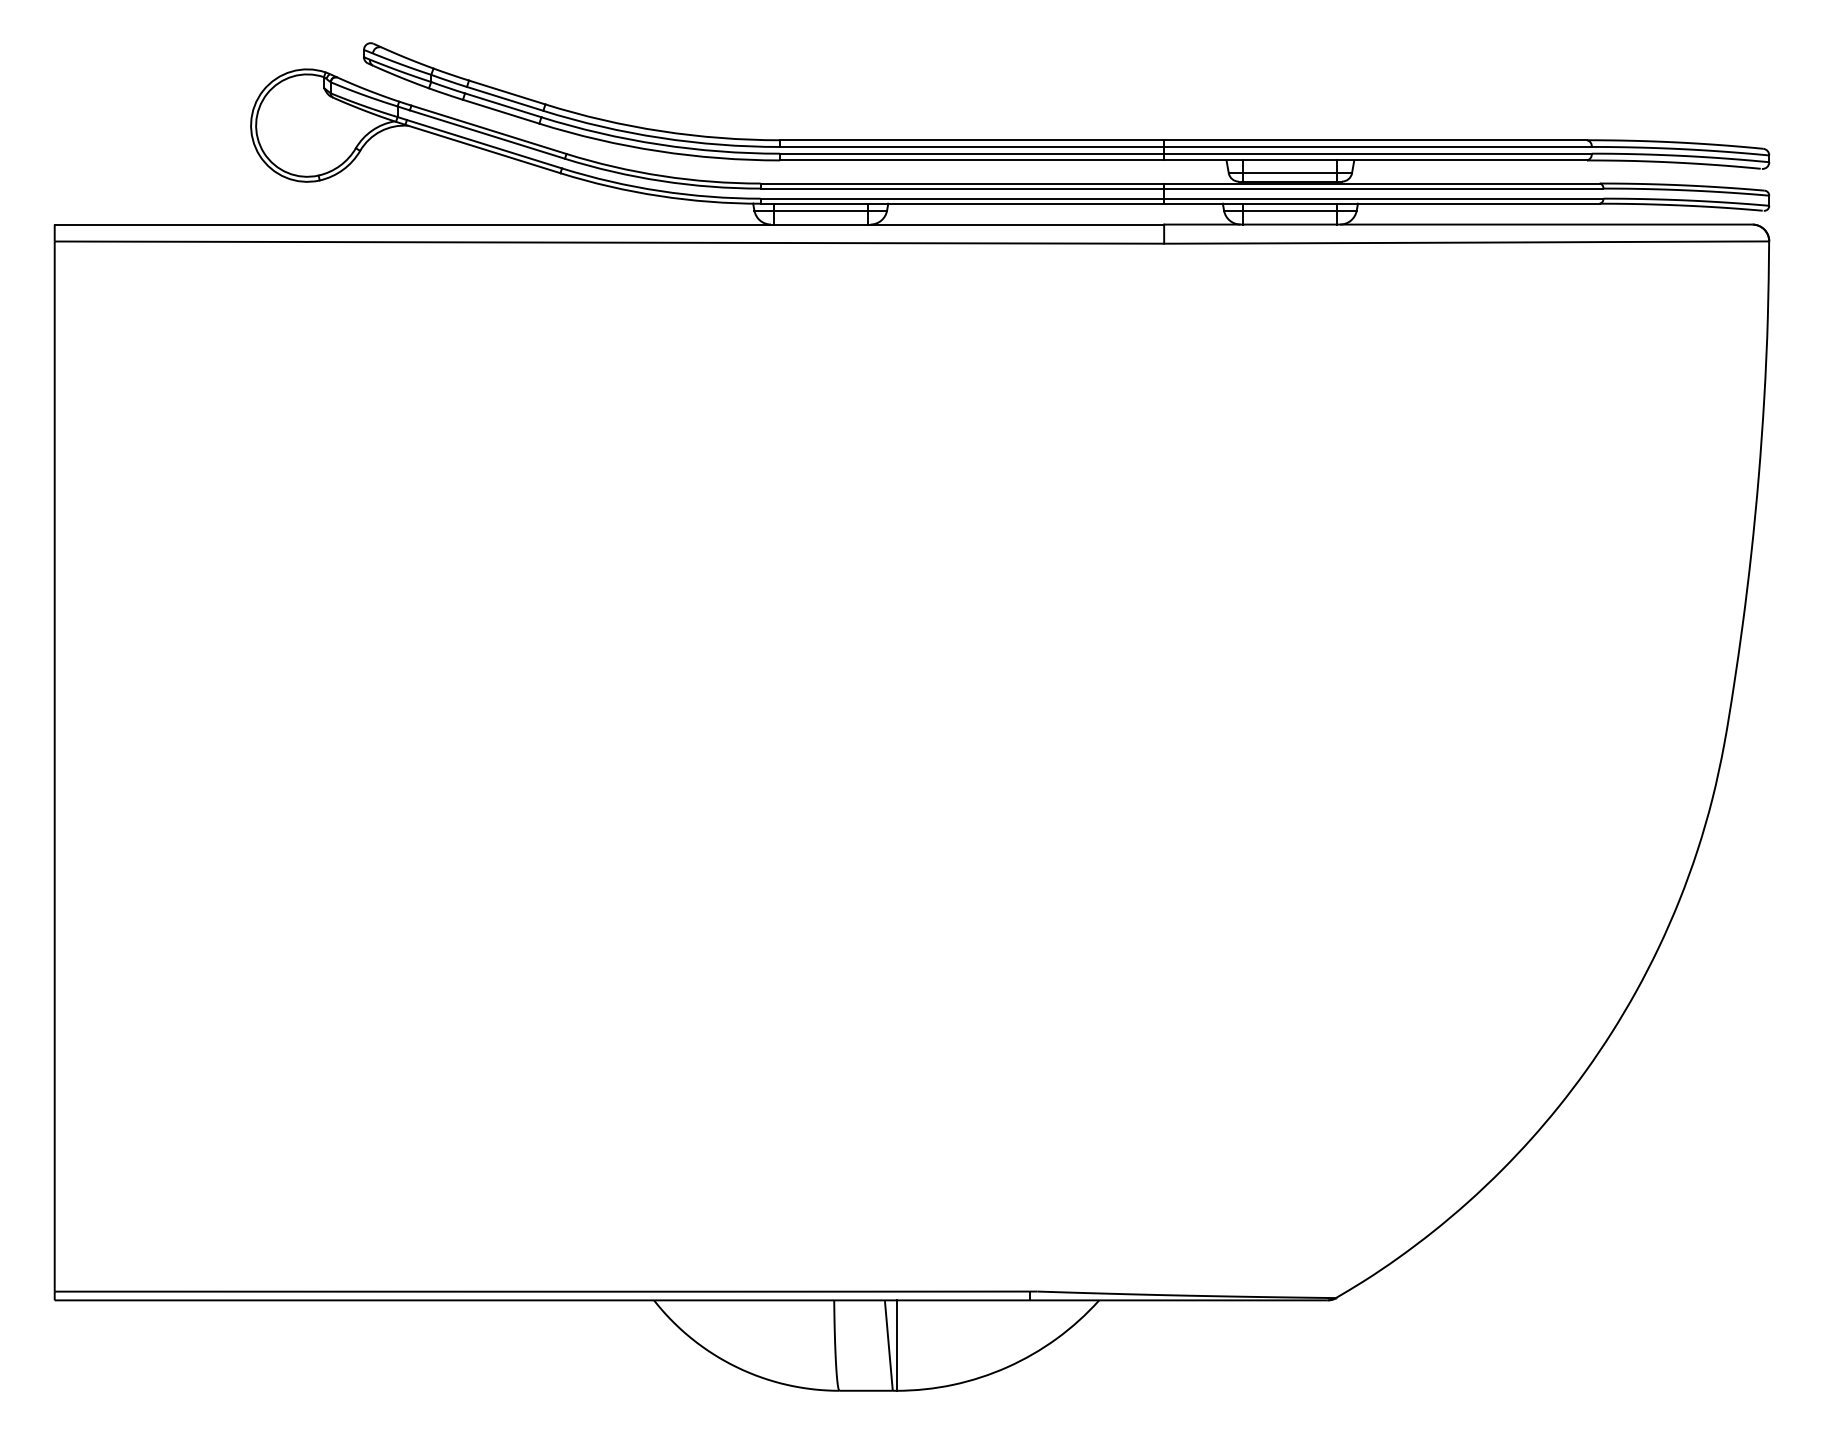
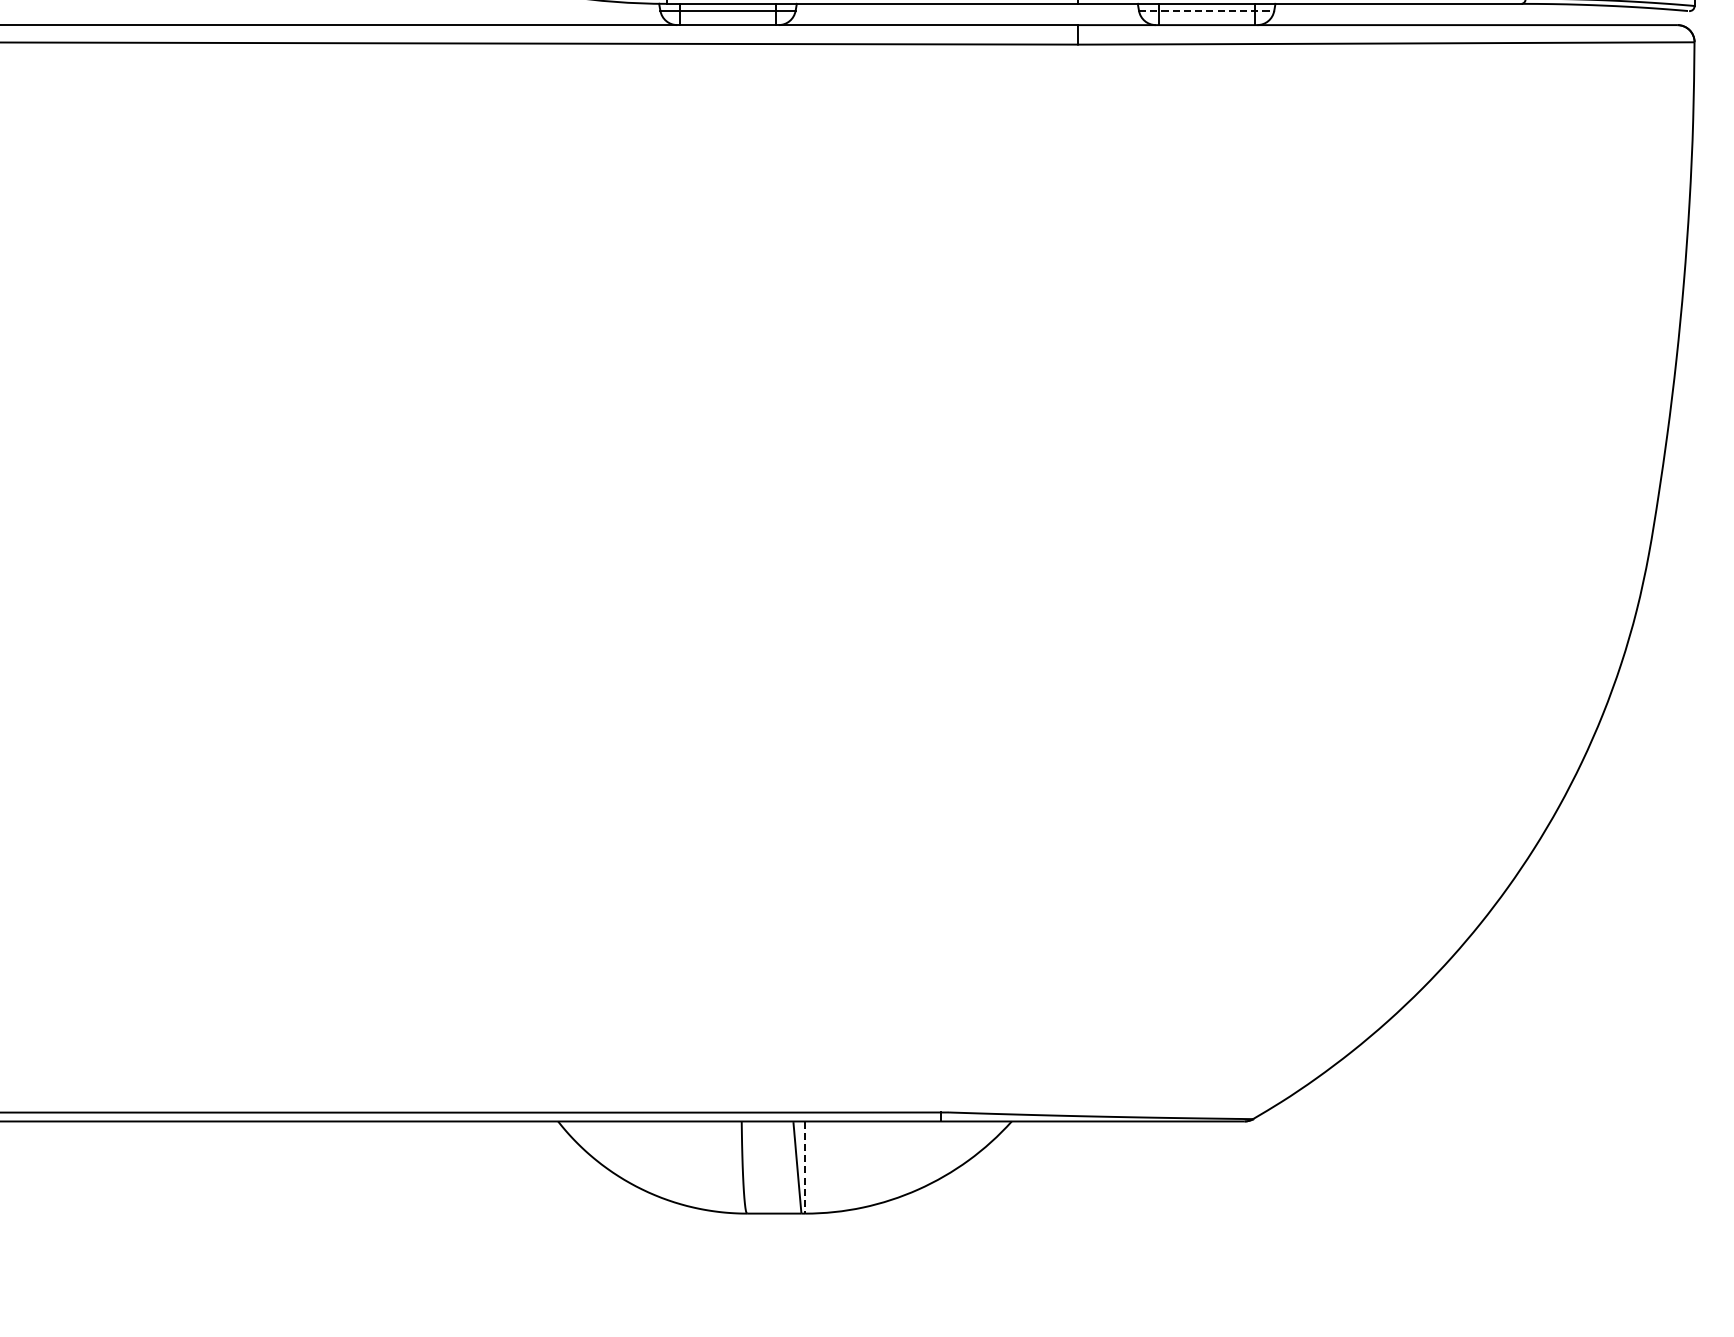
line: (1290, 210) -> (1206, 10), solid -> dashed
line: (896, 1346) -> (805, 1168), solid -> dashed

